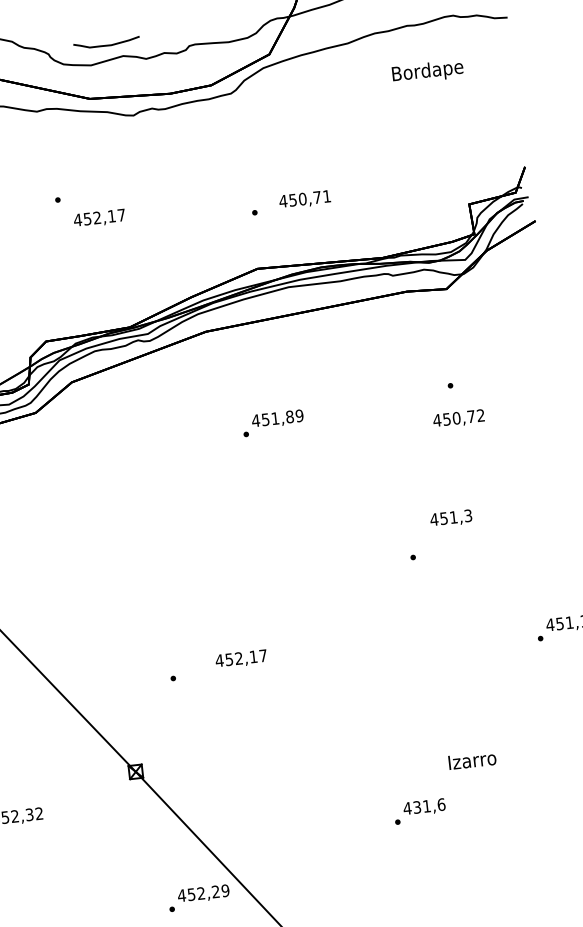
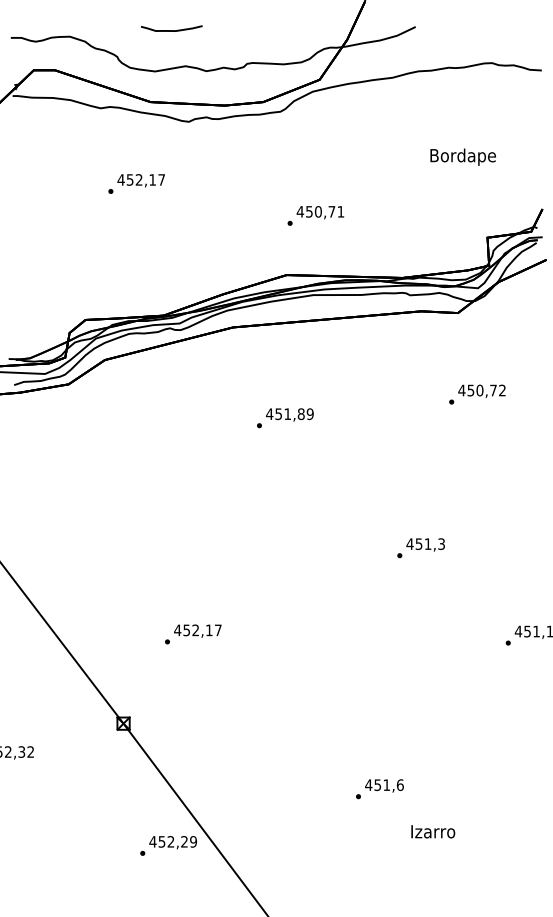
curve: (106, 45) -> (171, 30), moved
text: (427, 71) -> (462, 156), moved
text: (305, 199) -> (320, 212), moved
text: (98, 218) -> (140, 180), moved
text: (458, 418) -> (481, 390), moved
text: (451, 518) -> (425, 544), moved
text: (240, 658) -> (197, 630), moved
text: (472, 760) -> (433, 831), moved
text: (416, 806) -> (377, 784), 431,6 -> 451,6

